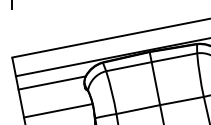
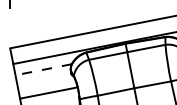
line: (51, 82) -> (43, 69), solid -> dashed

